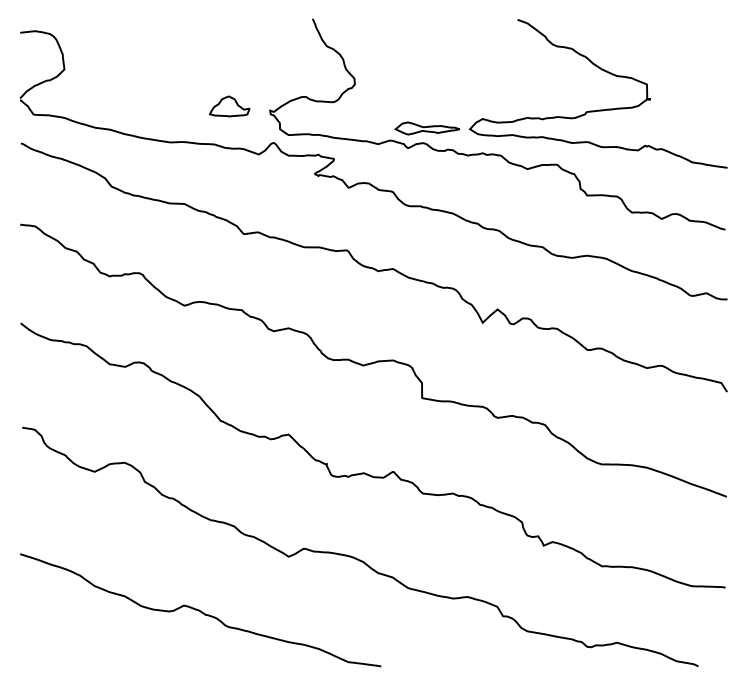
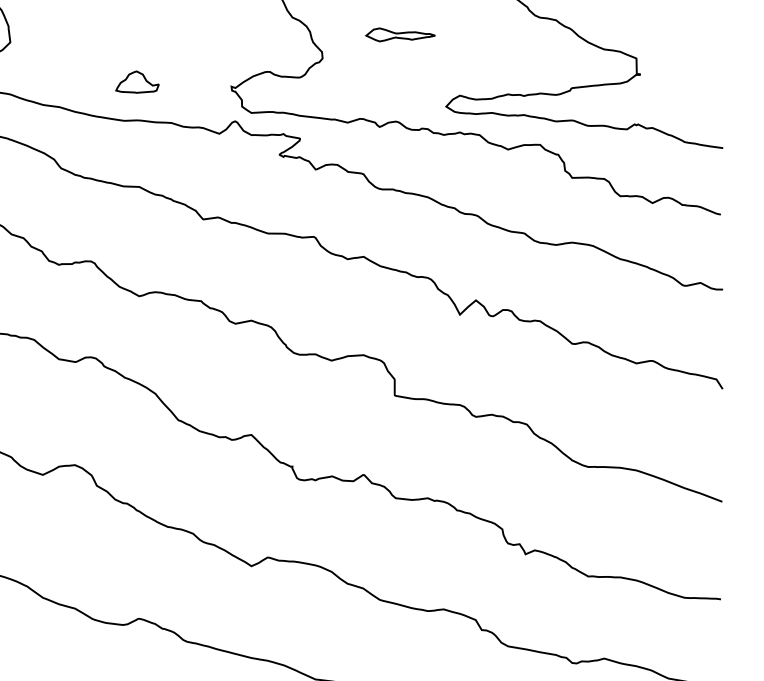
part: (229, 106) -> (137, 82), moved
part: (426, 128) -> (399, 34), moved

